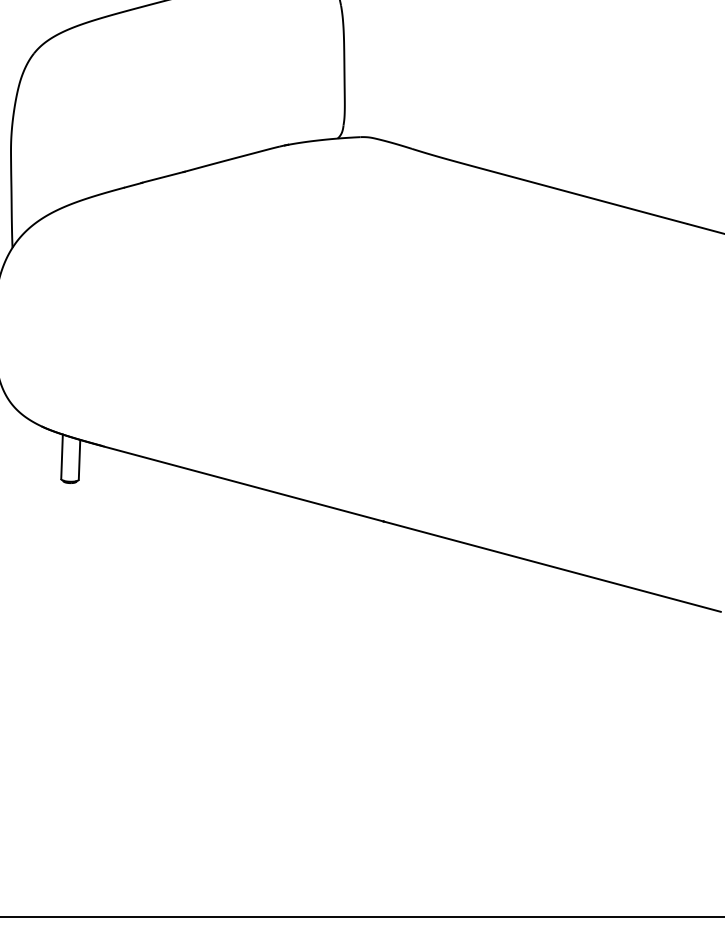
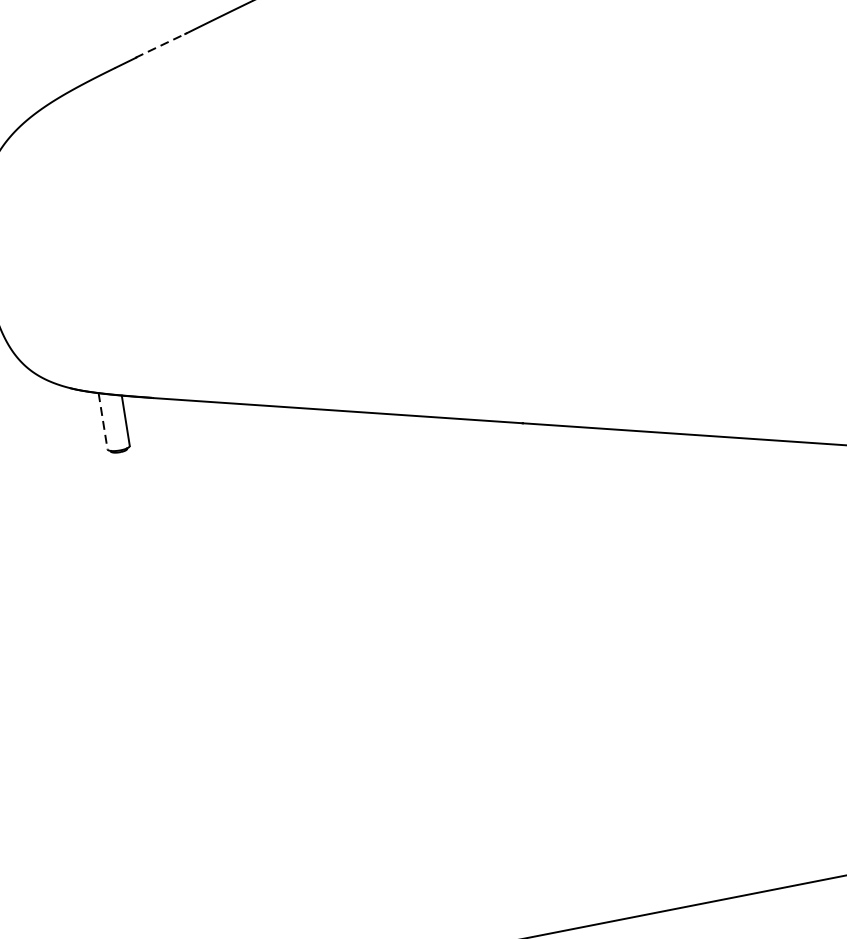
line: (163, 177) -> (161, 45), solid -> dashed
line: (62, 457) -> (103, 422), solid -> dashed

